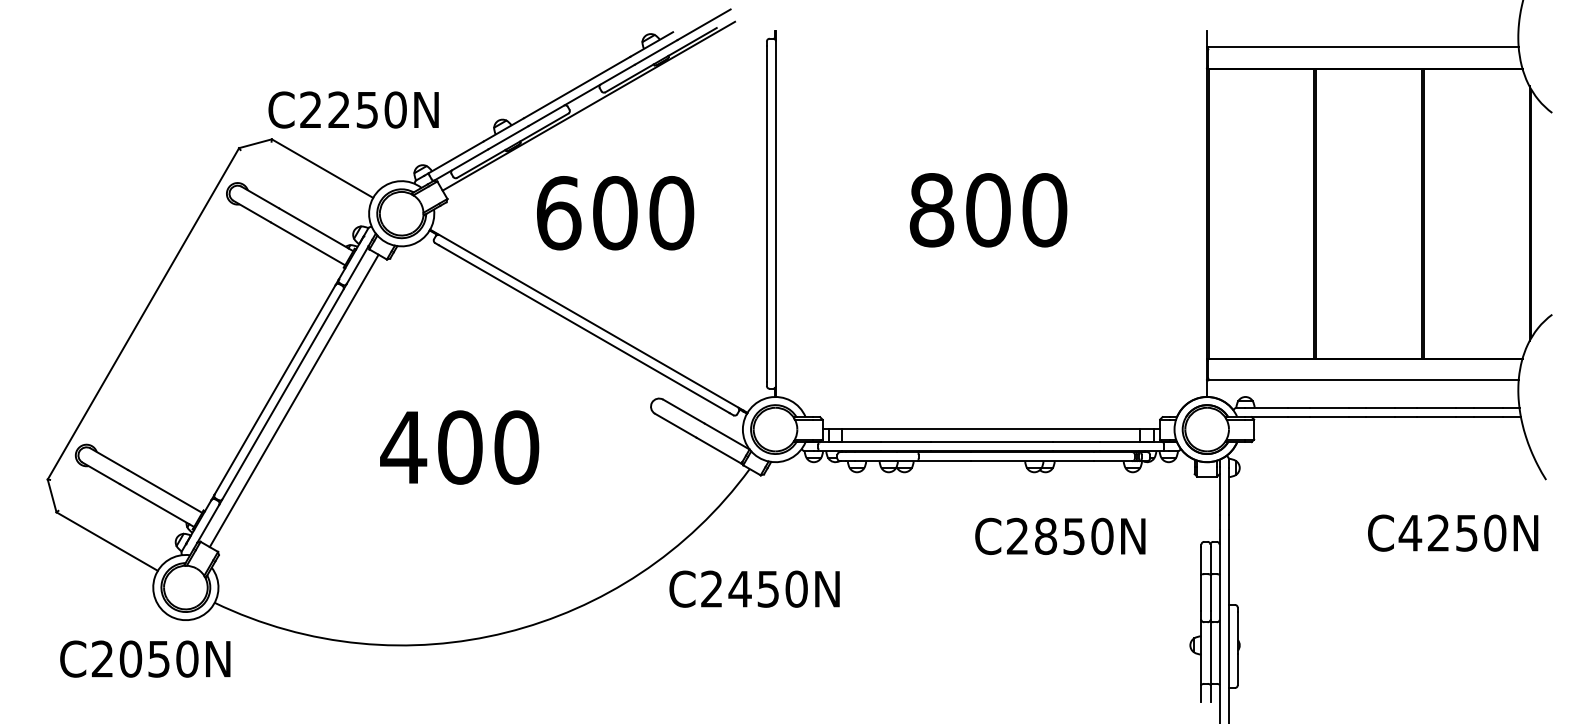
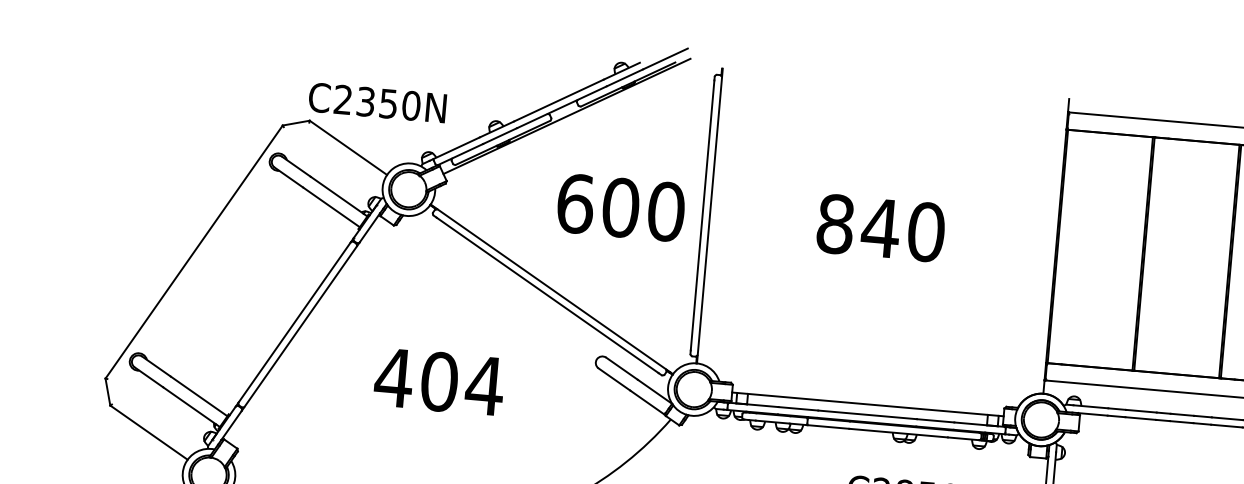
text: (338, 109) -> (365, 101), C2250N -> C2350N
text: (987, 210) -> (880, 228), 800 -> 840
text: (615, 213) -> (621, 208), moved
line: (293, 400) -> (308, 332), removed
text: (516, 447) -> (484, 385), 400 -> 404

